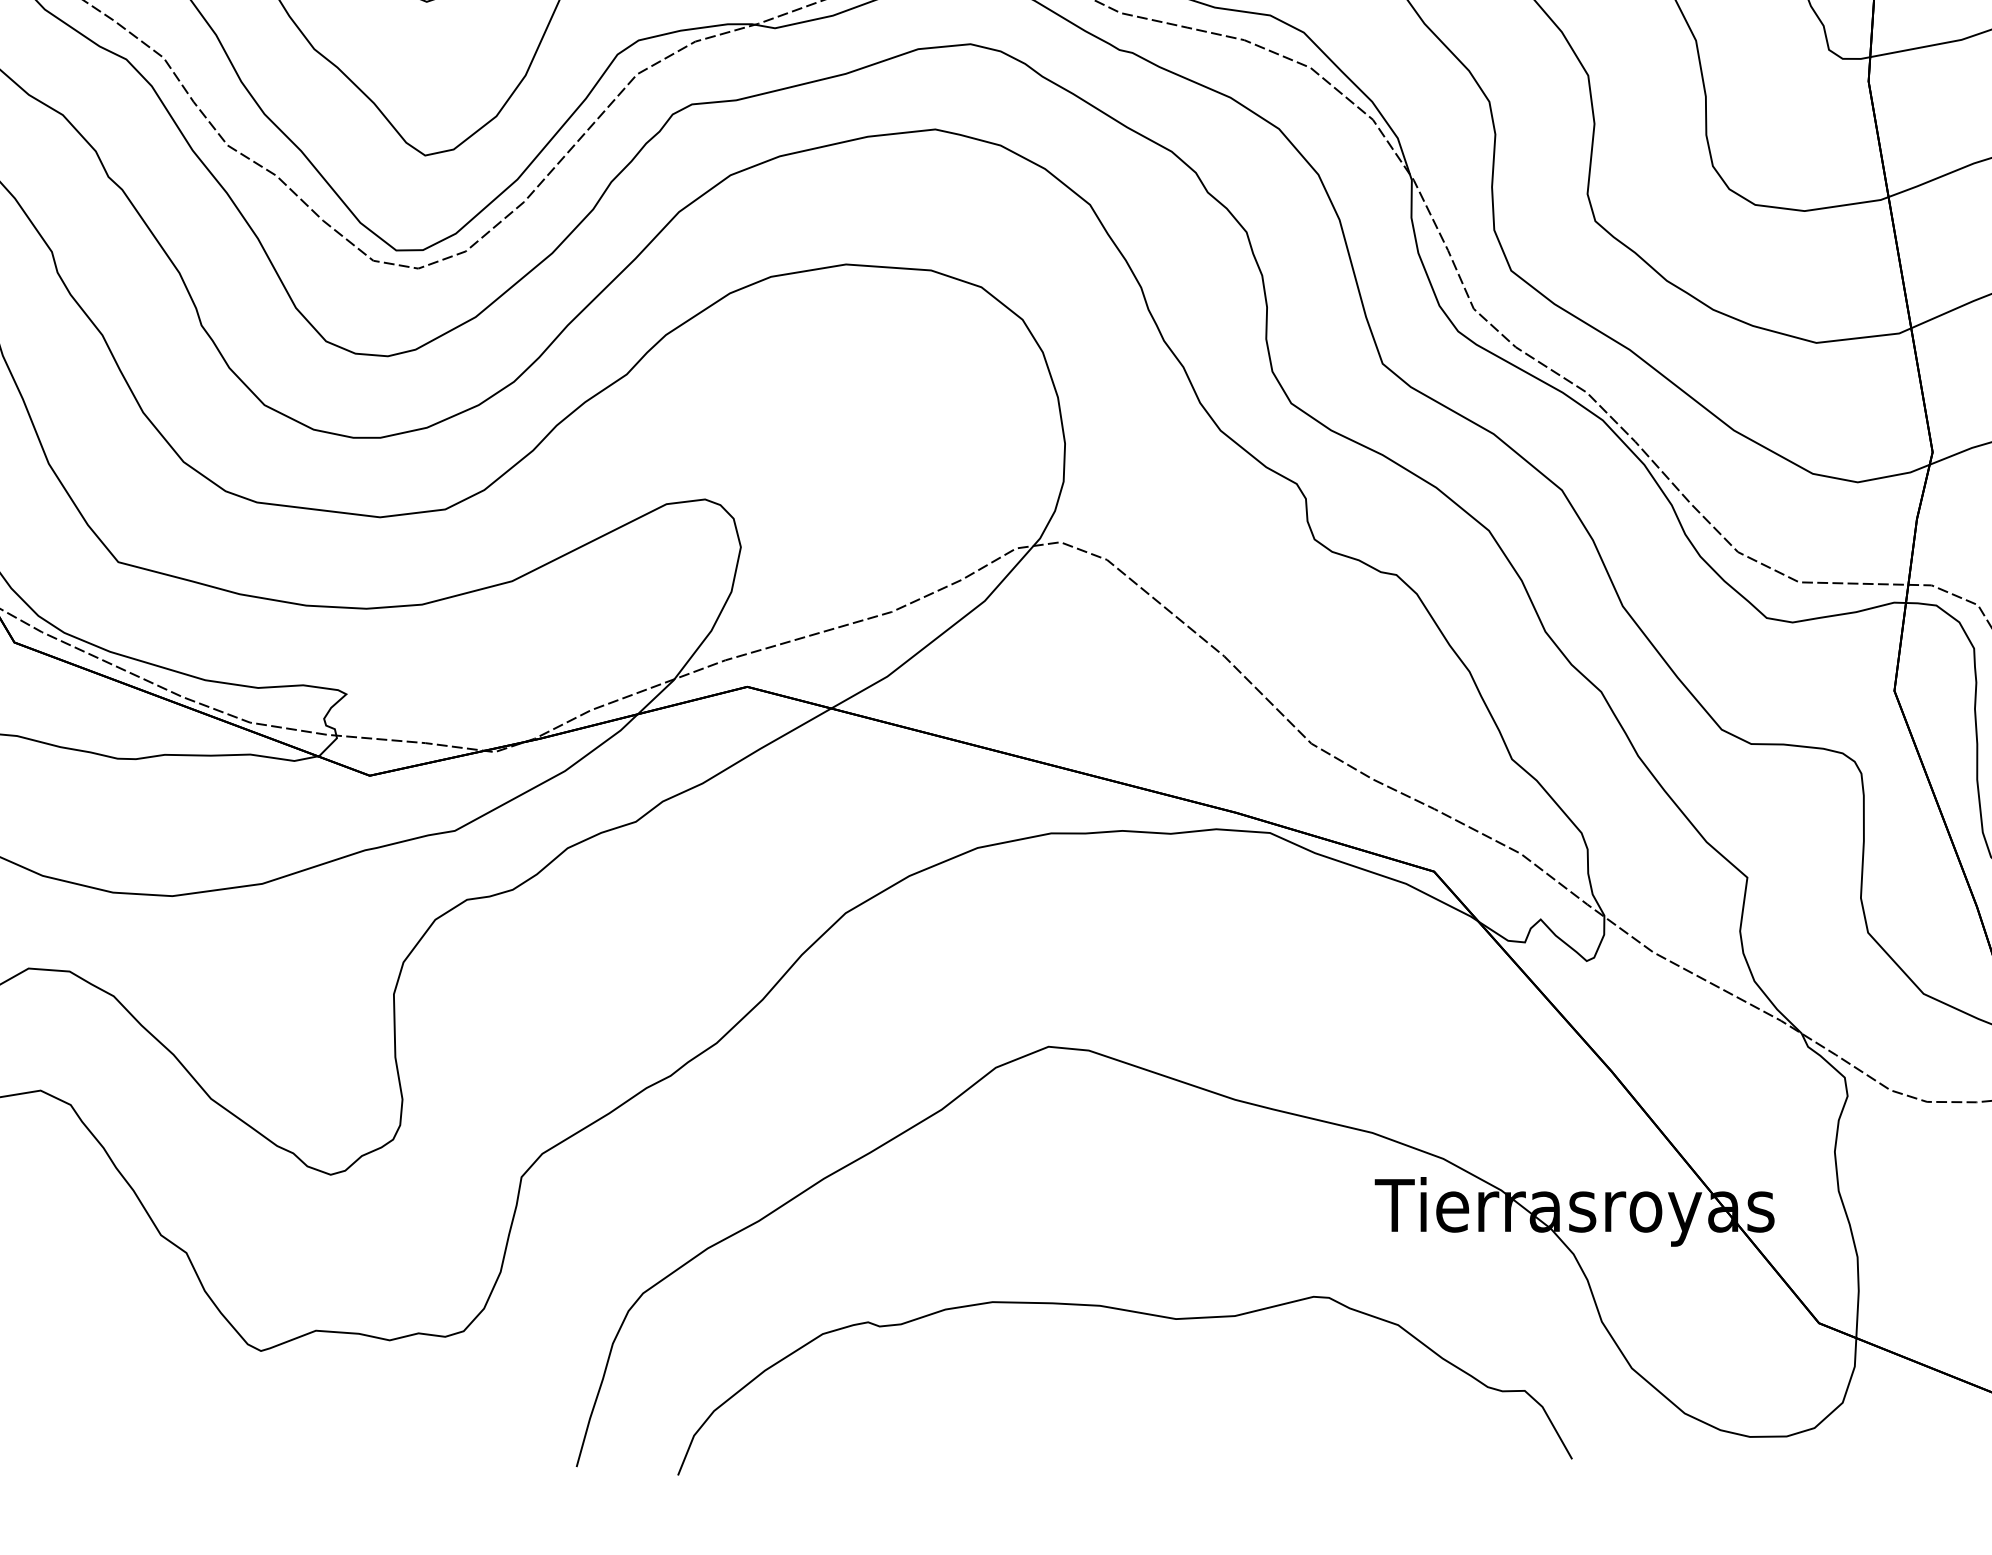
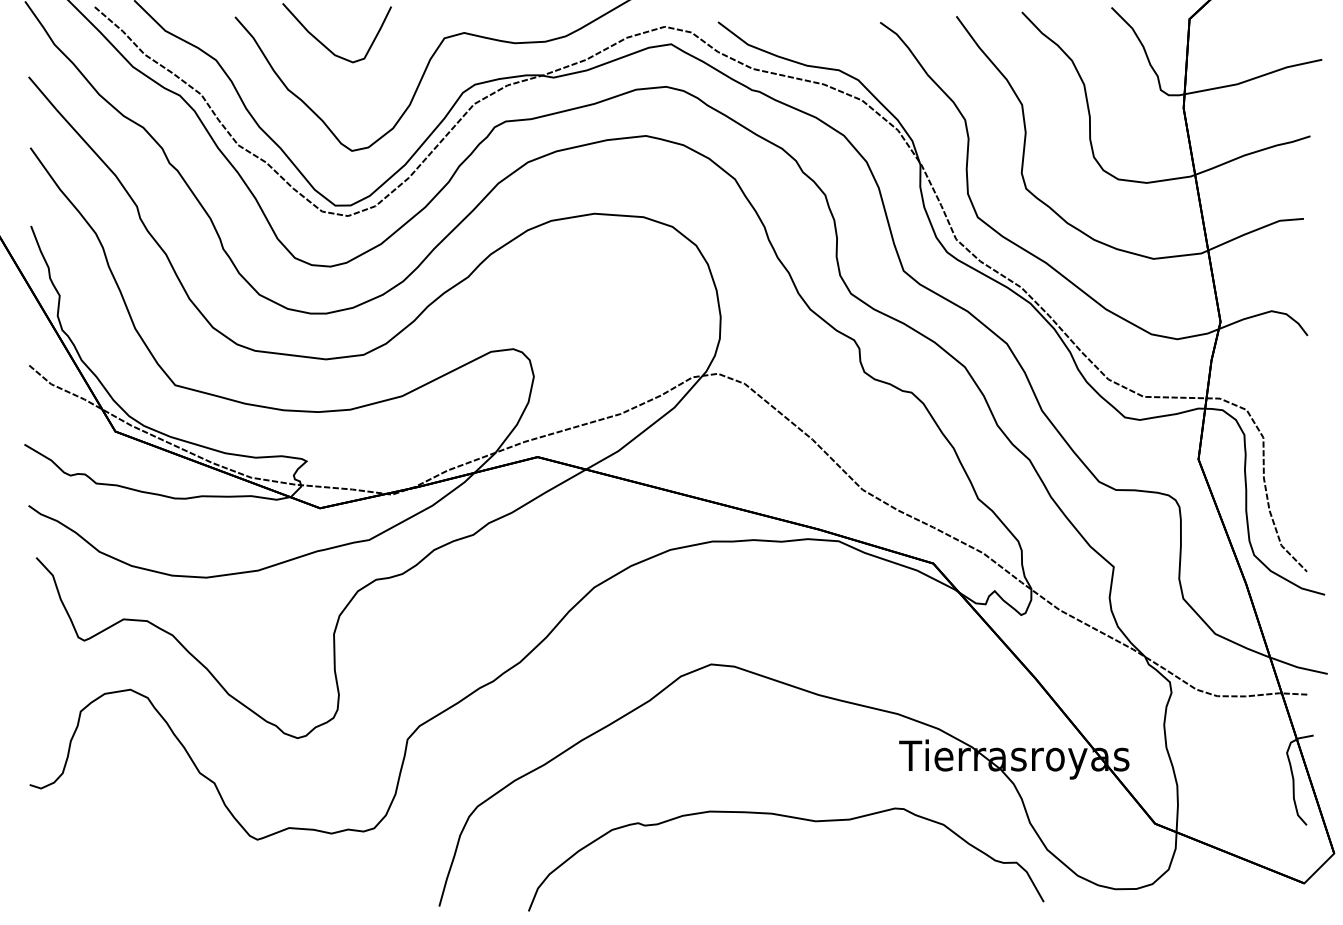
curve: (1135, 1314) -> (792, 818), moved

